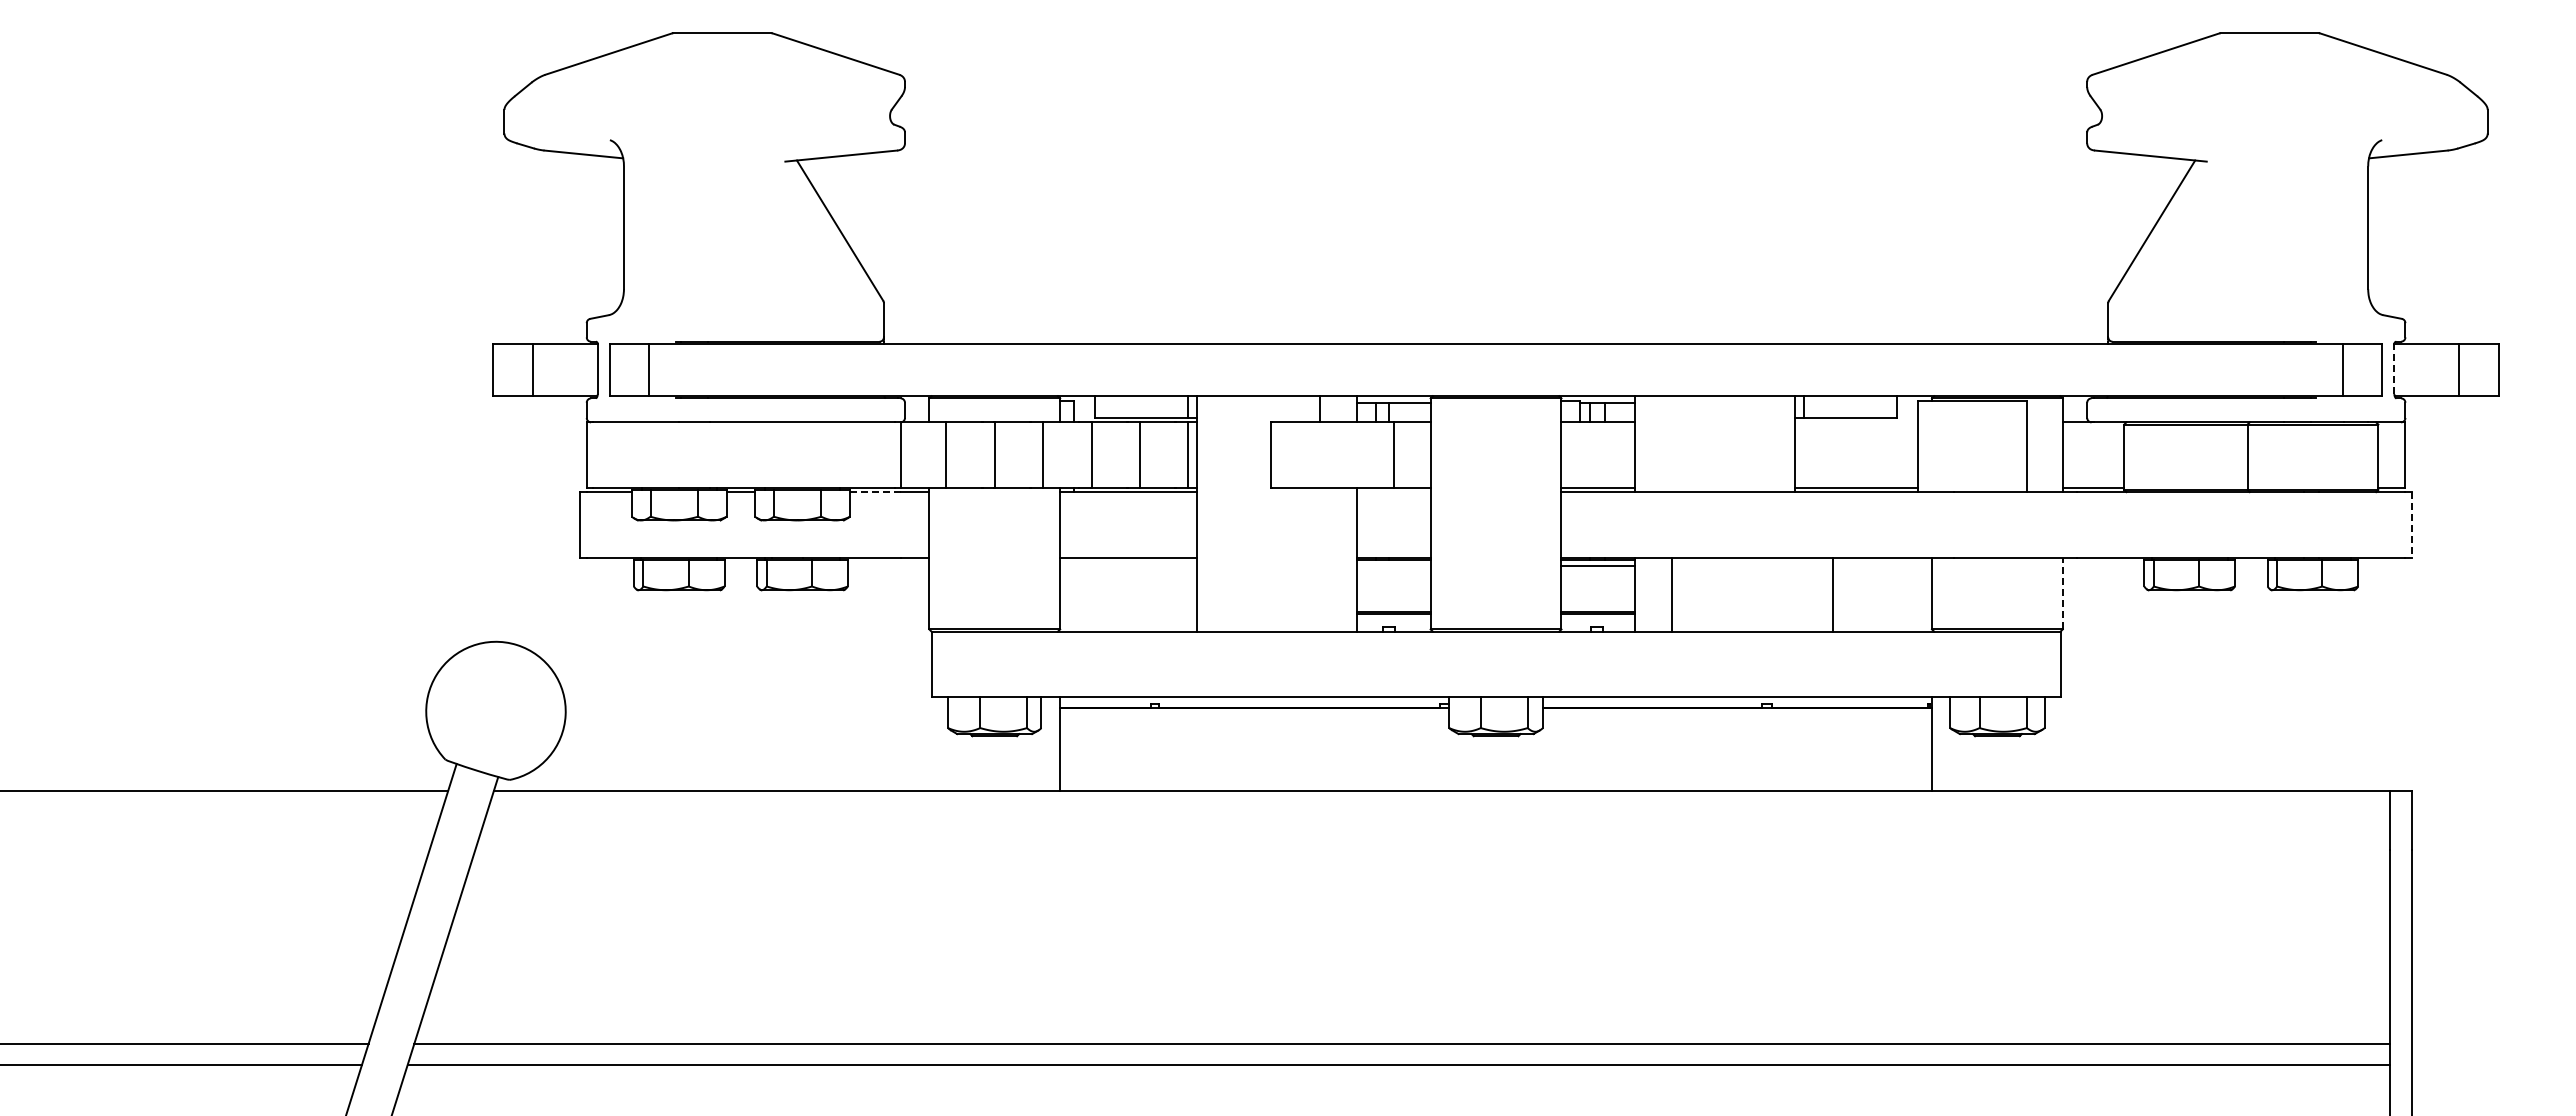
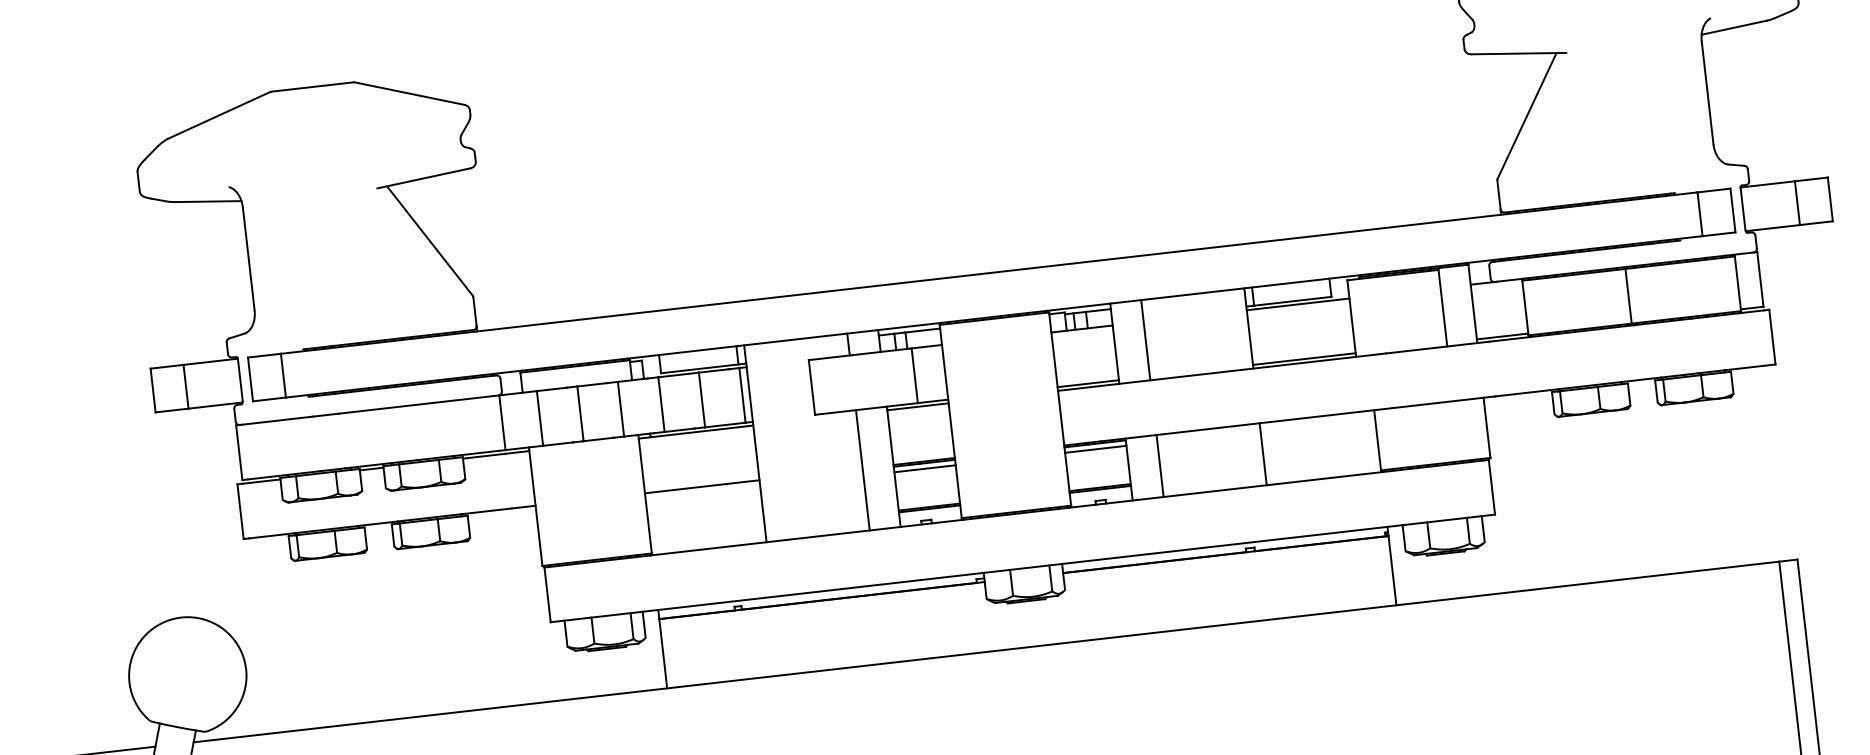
line: (2394, 368) -> (1743, 208), dashed -> solid
line: (1856, 422) -> (1298, 304), added
line: (1671, 444) -> (1145, 340), added
line: (875, 492) -> (484, 456), dashed -> solid
line: (1393, 492) -> (917, 407), added
line: (2411, 524) -> (1772, 336), dashed -> solid
line: (1320, 559) -> (862, 470), added
line: (1393, 566) -> (924, 469), added
line: (2062, 593) -> (1486, 427), dashed -> solid
line: (1833, 594) -> (1263, 454), moved

